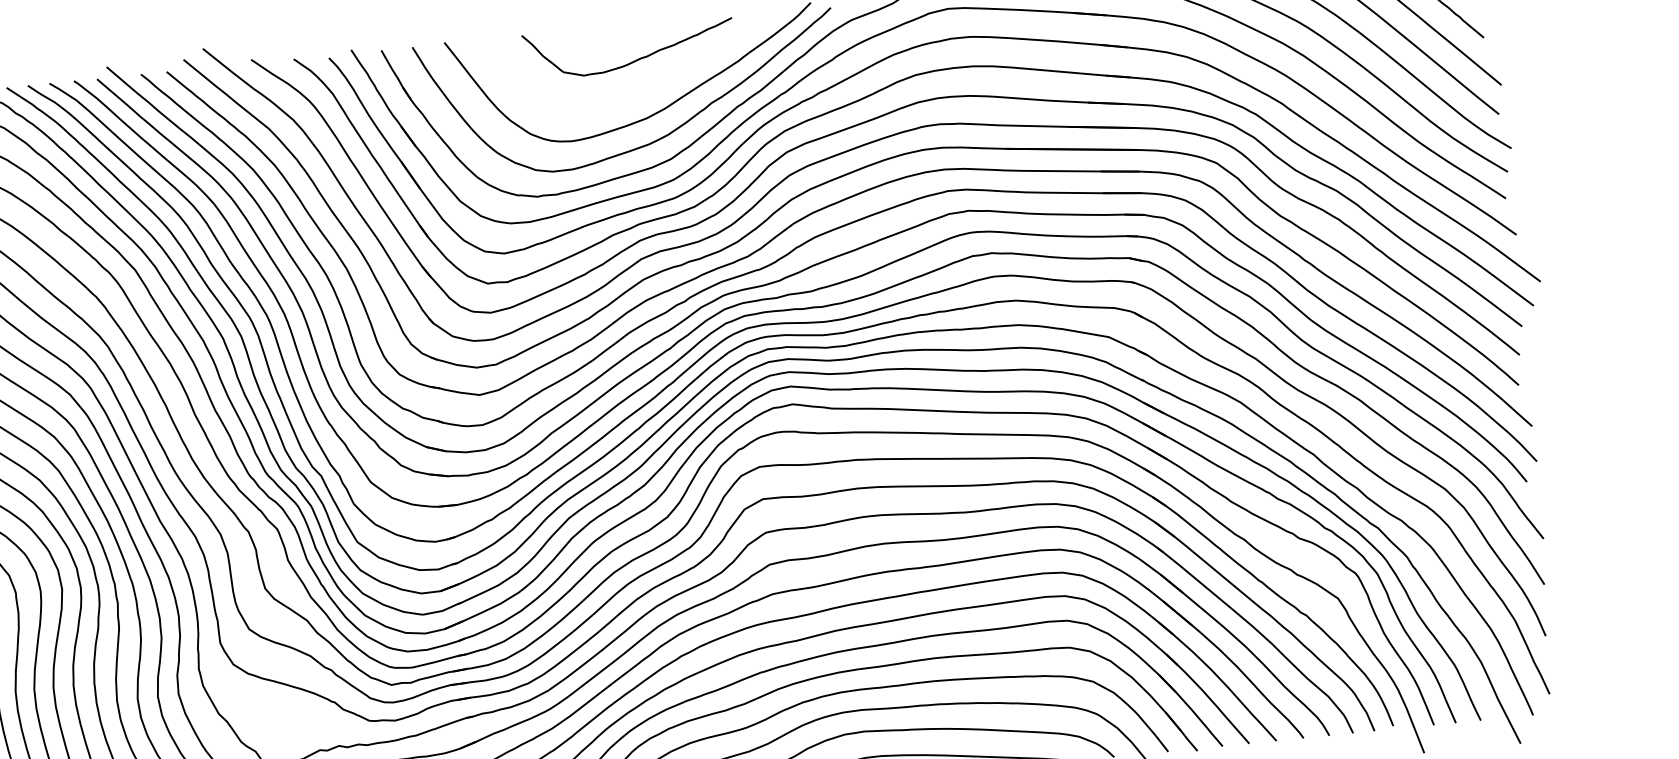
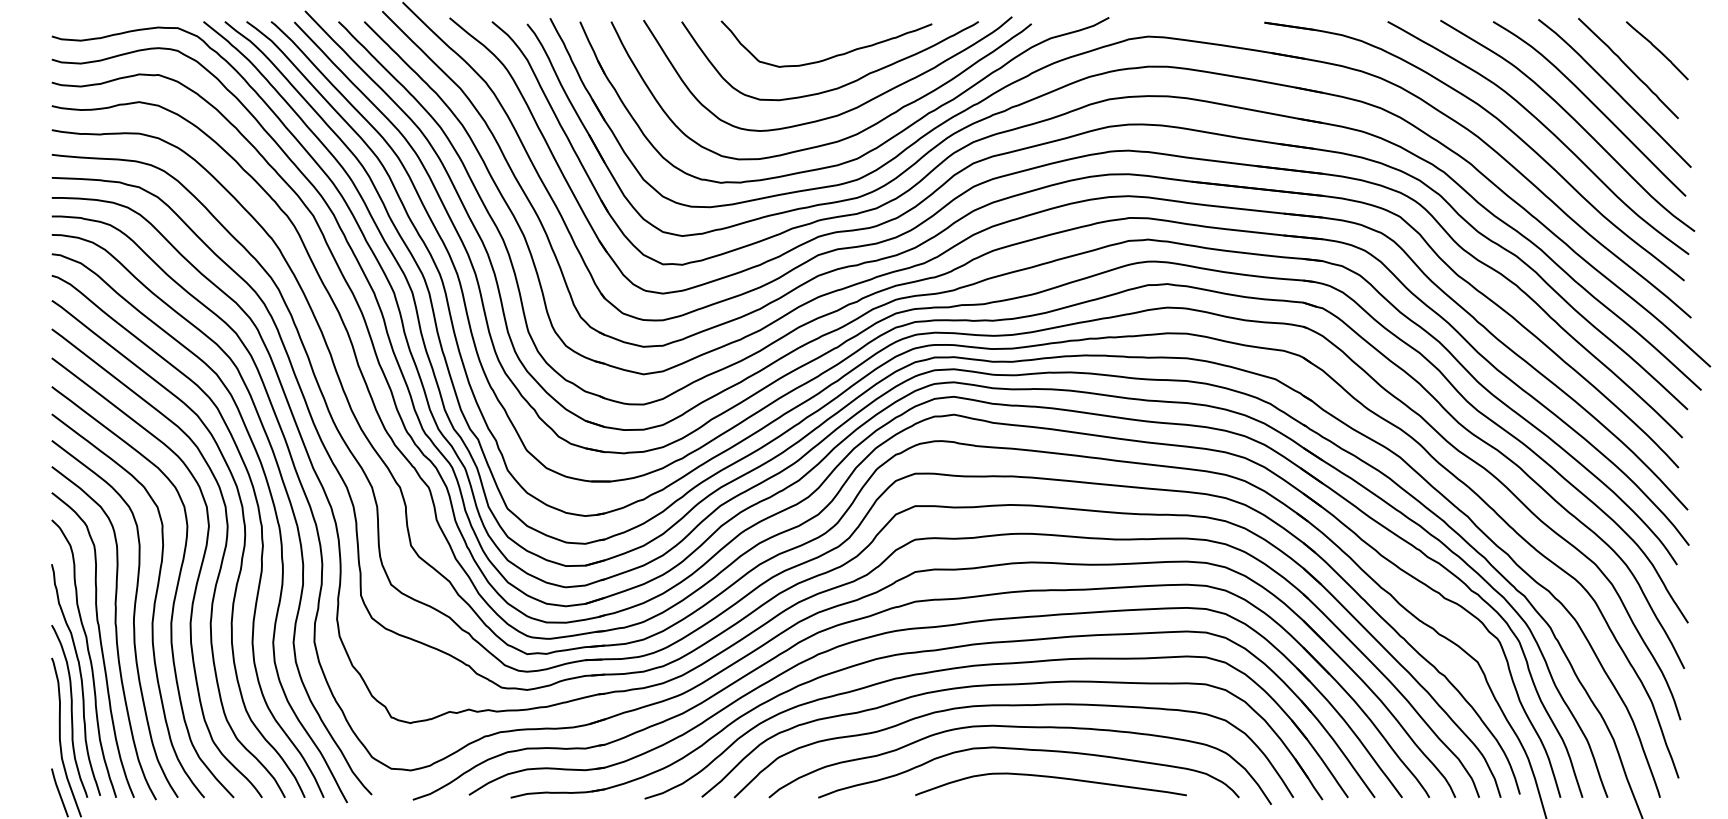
curve: (647, 87) -> (841, 85), added

